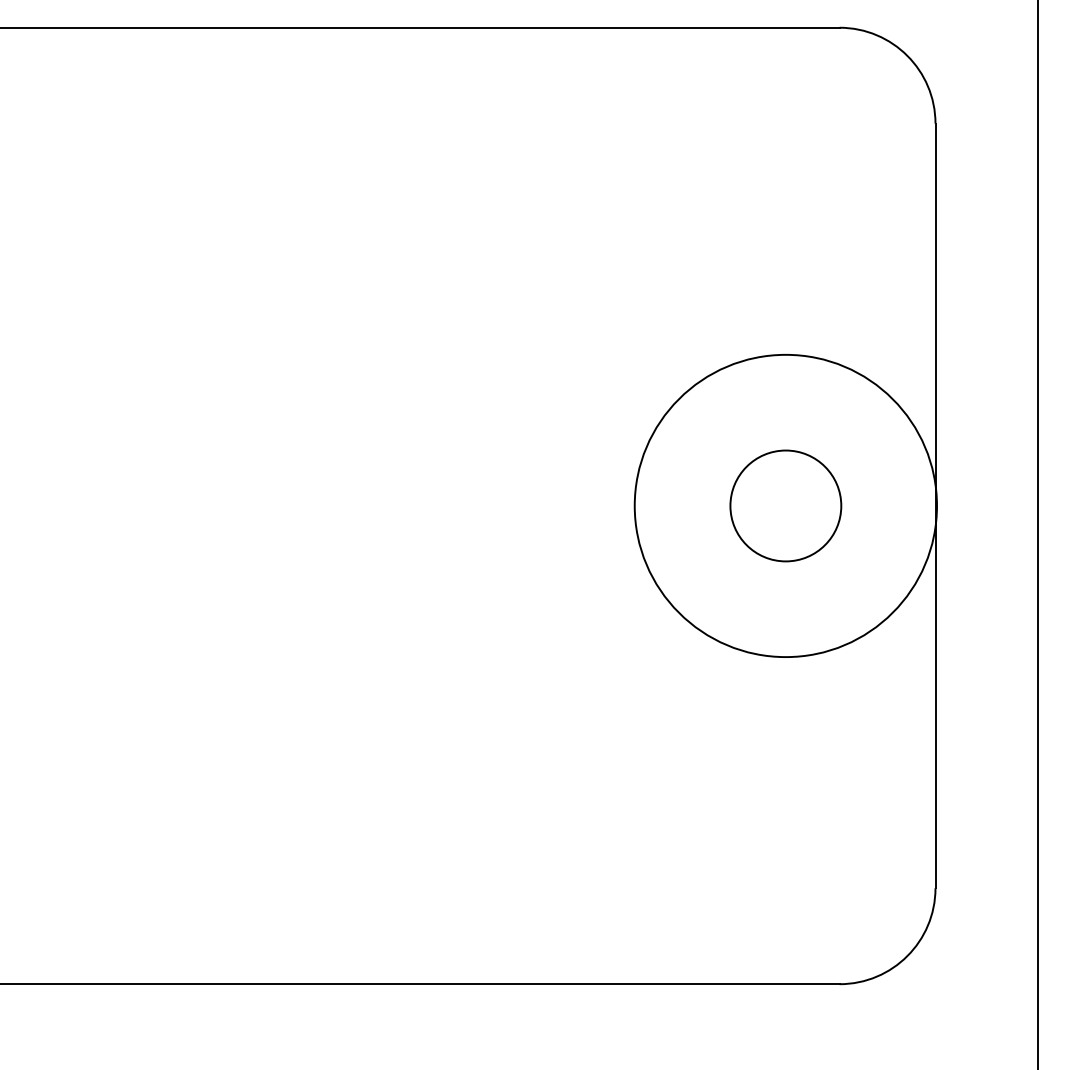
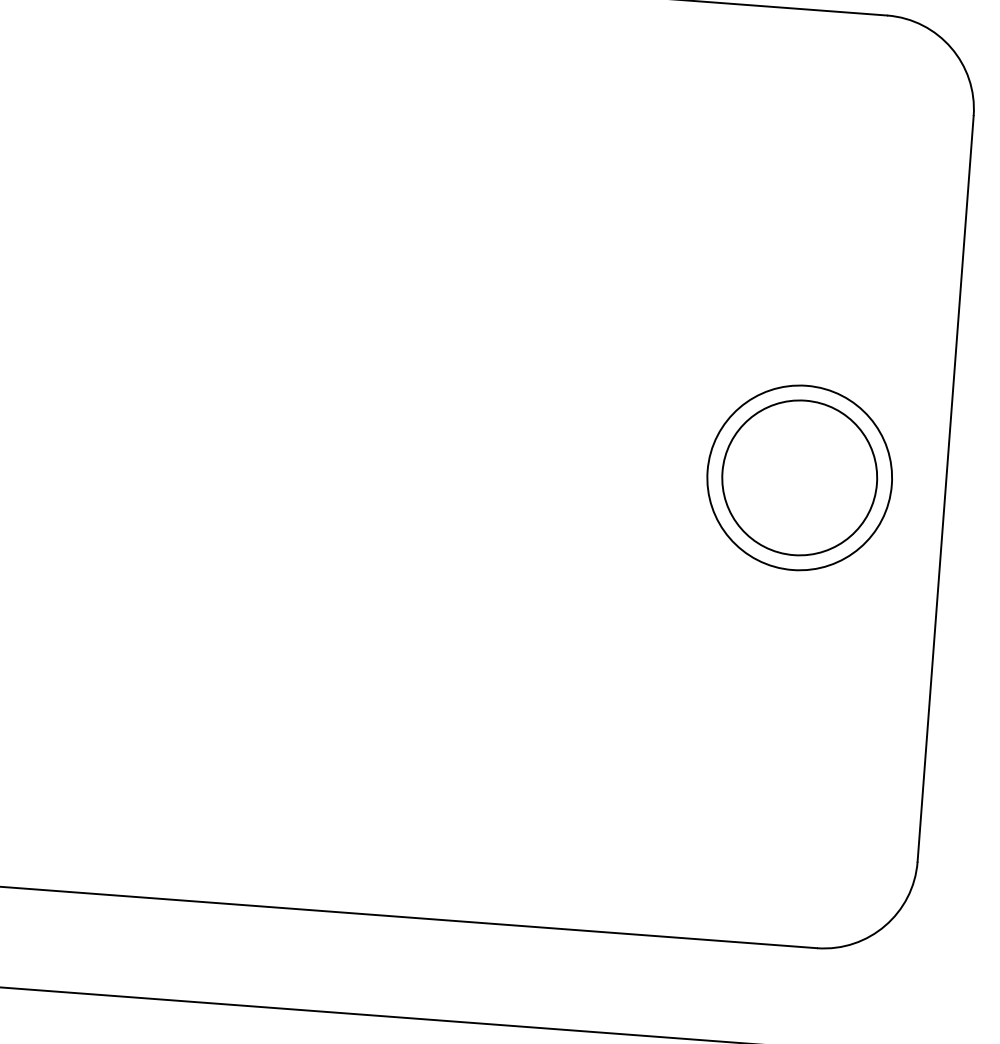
circle: (785, 505) -> (799, 477), size x0.62
circle: (785, 505) -> (799, 477), size x1.43

